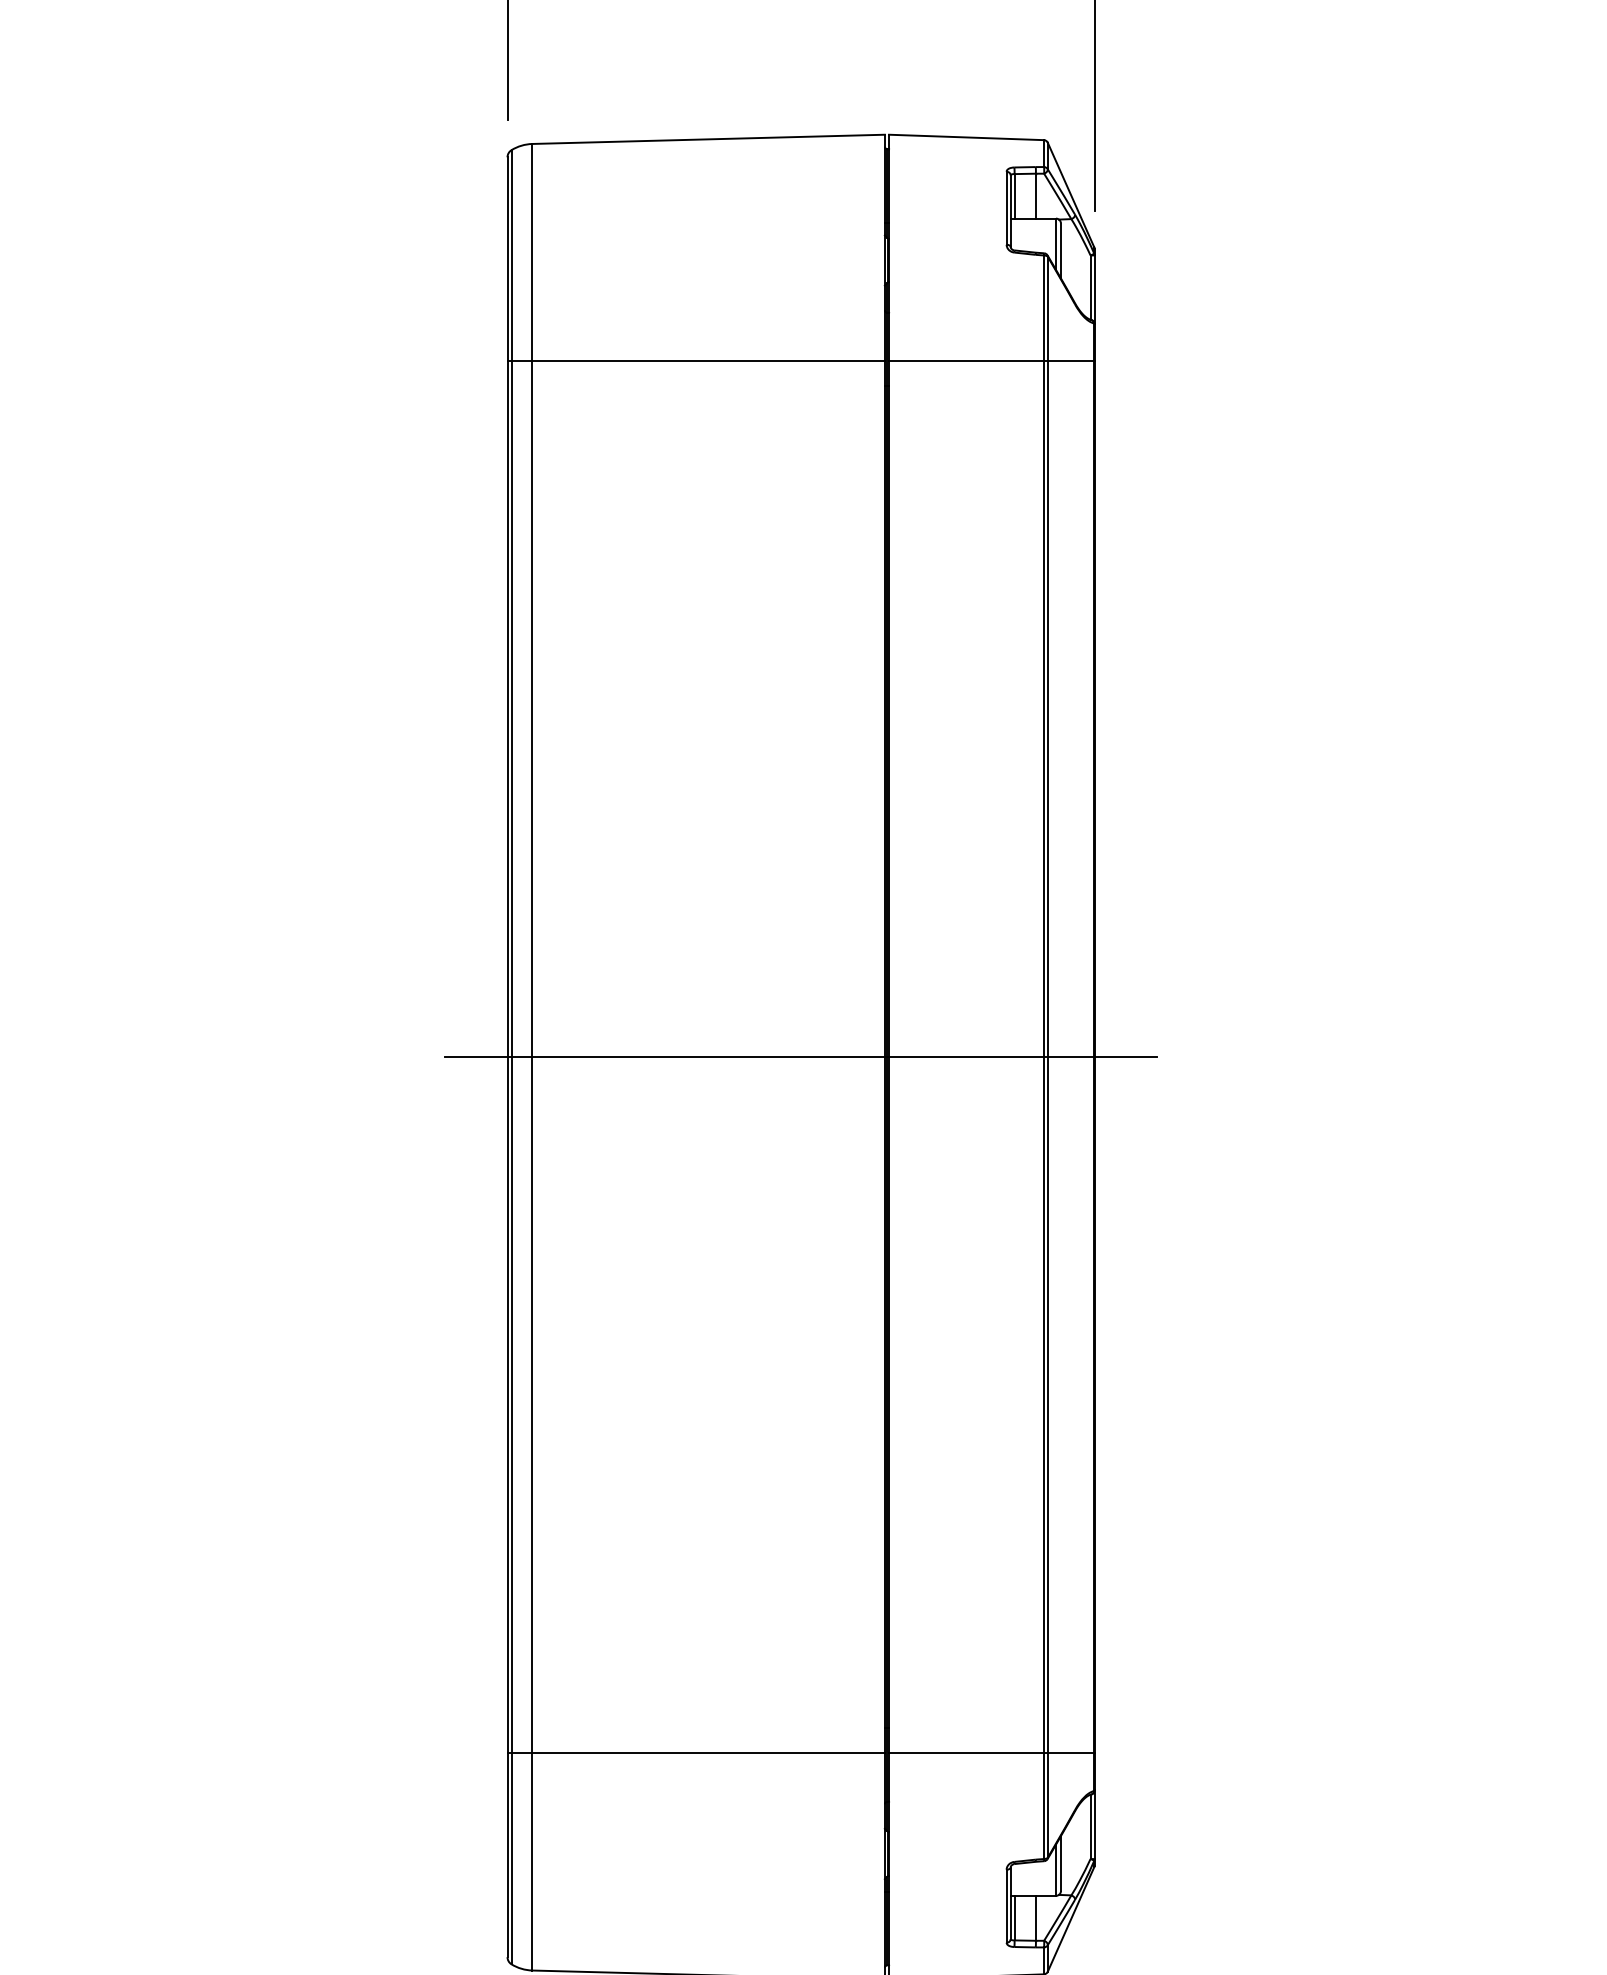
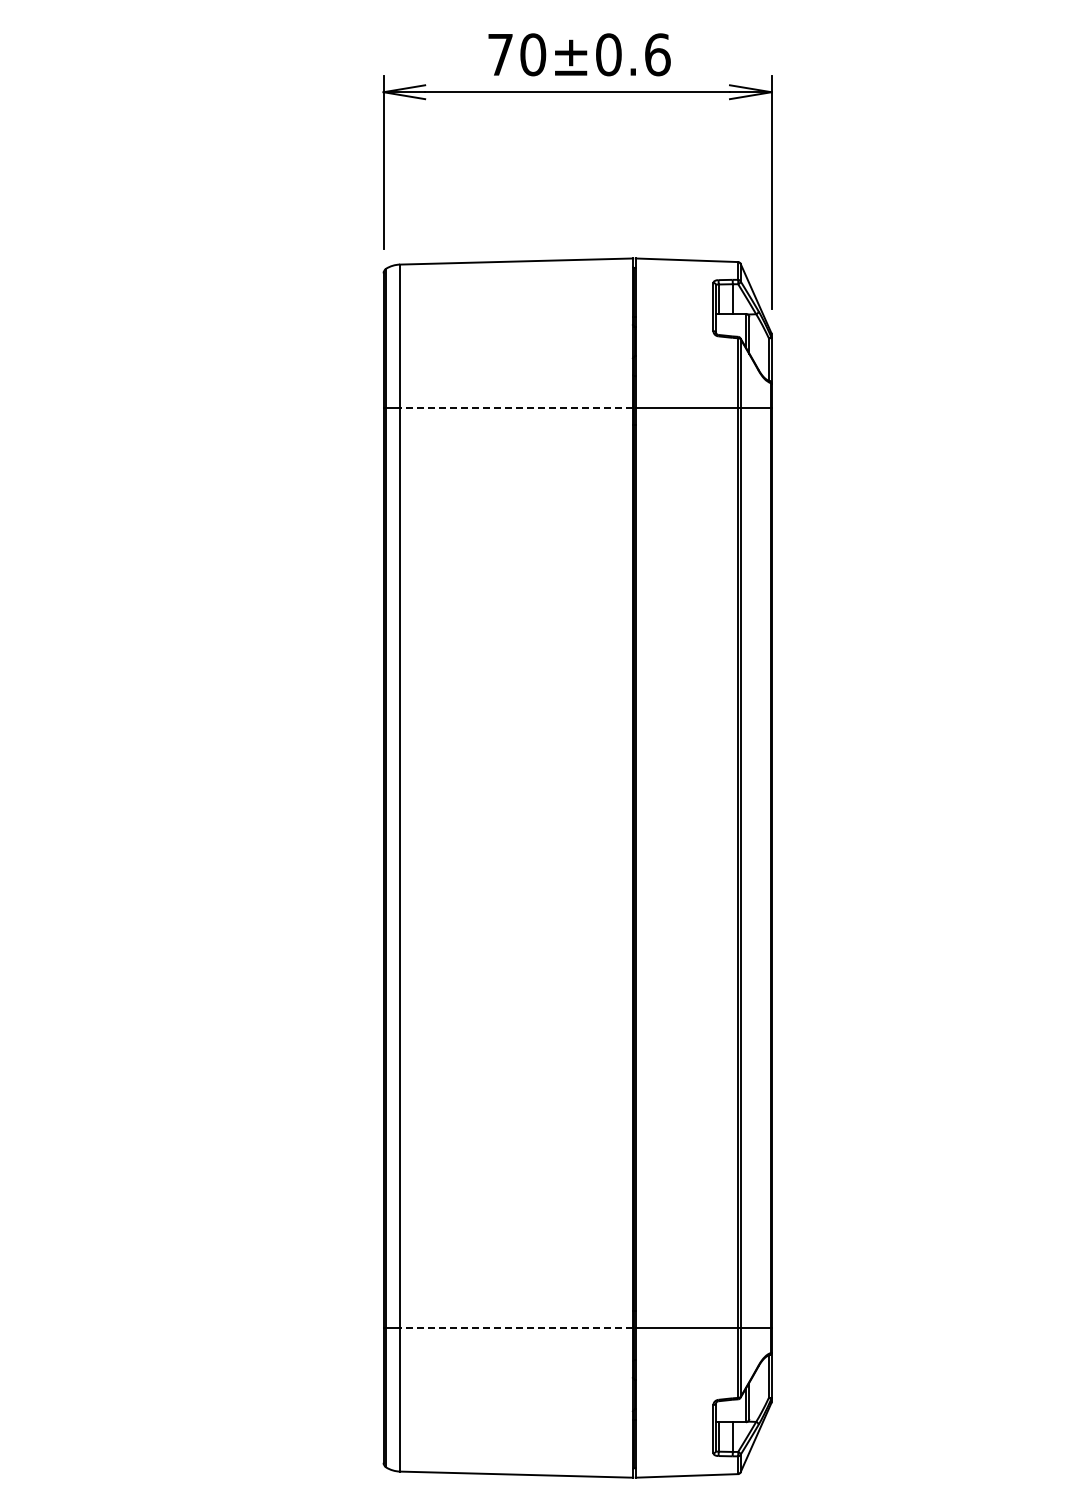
line: (707, 361) -> (515, 408), solid -> dashed
line: (800, 1057) -> (577, 868), removed
line: (707, 1753) -> (515, 1328), solid -> dashed

